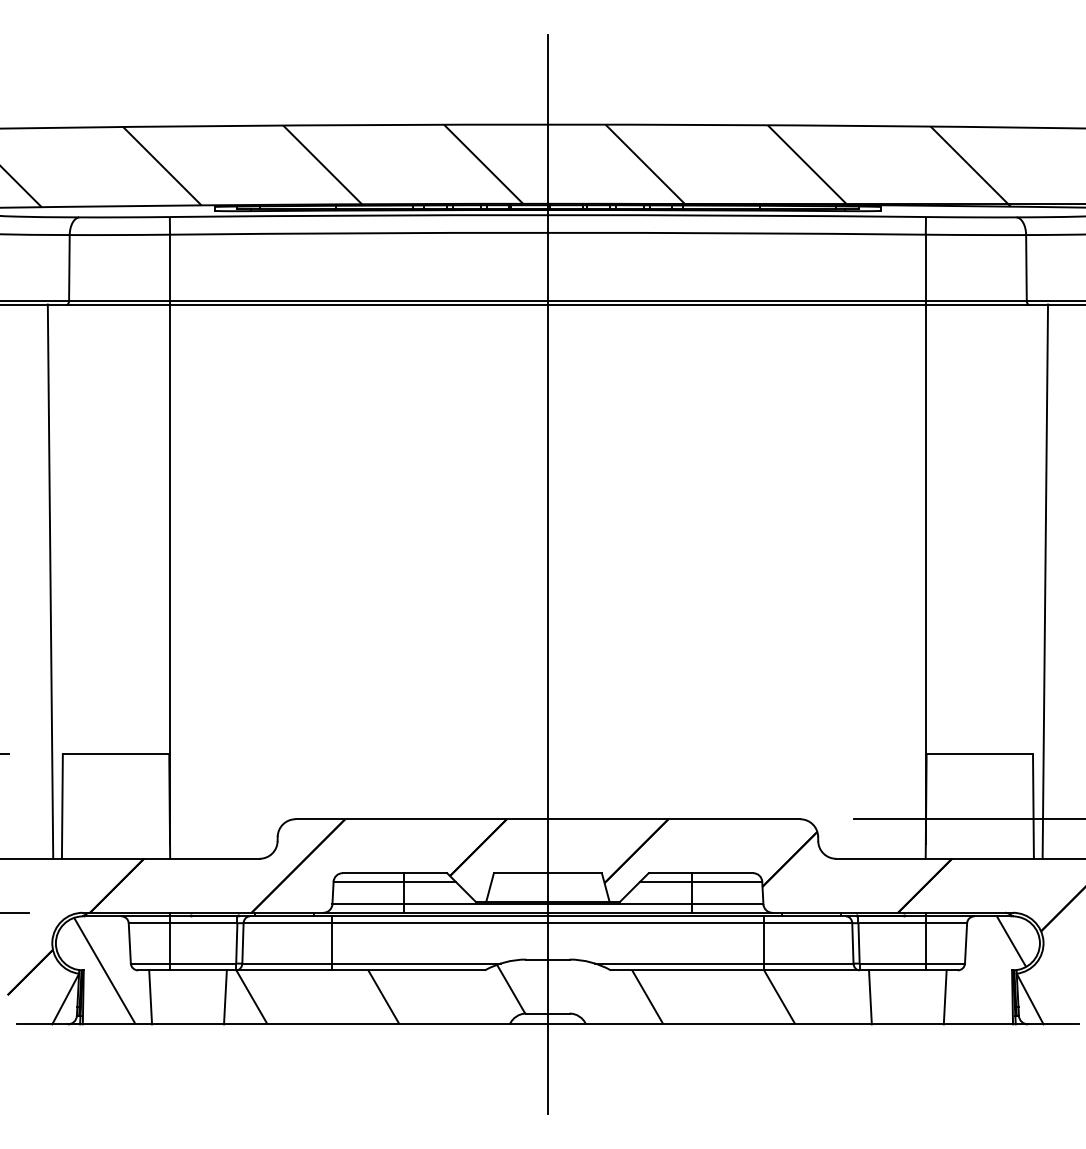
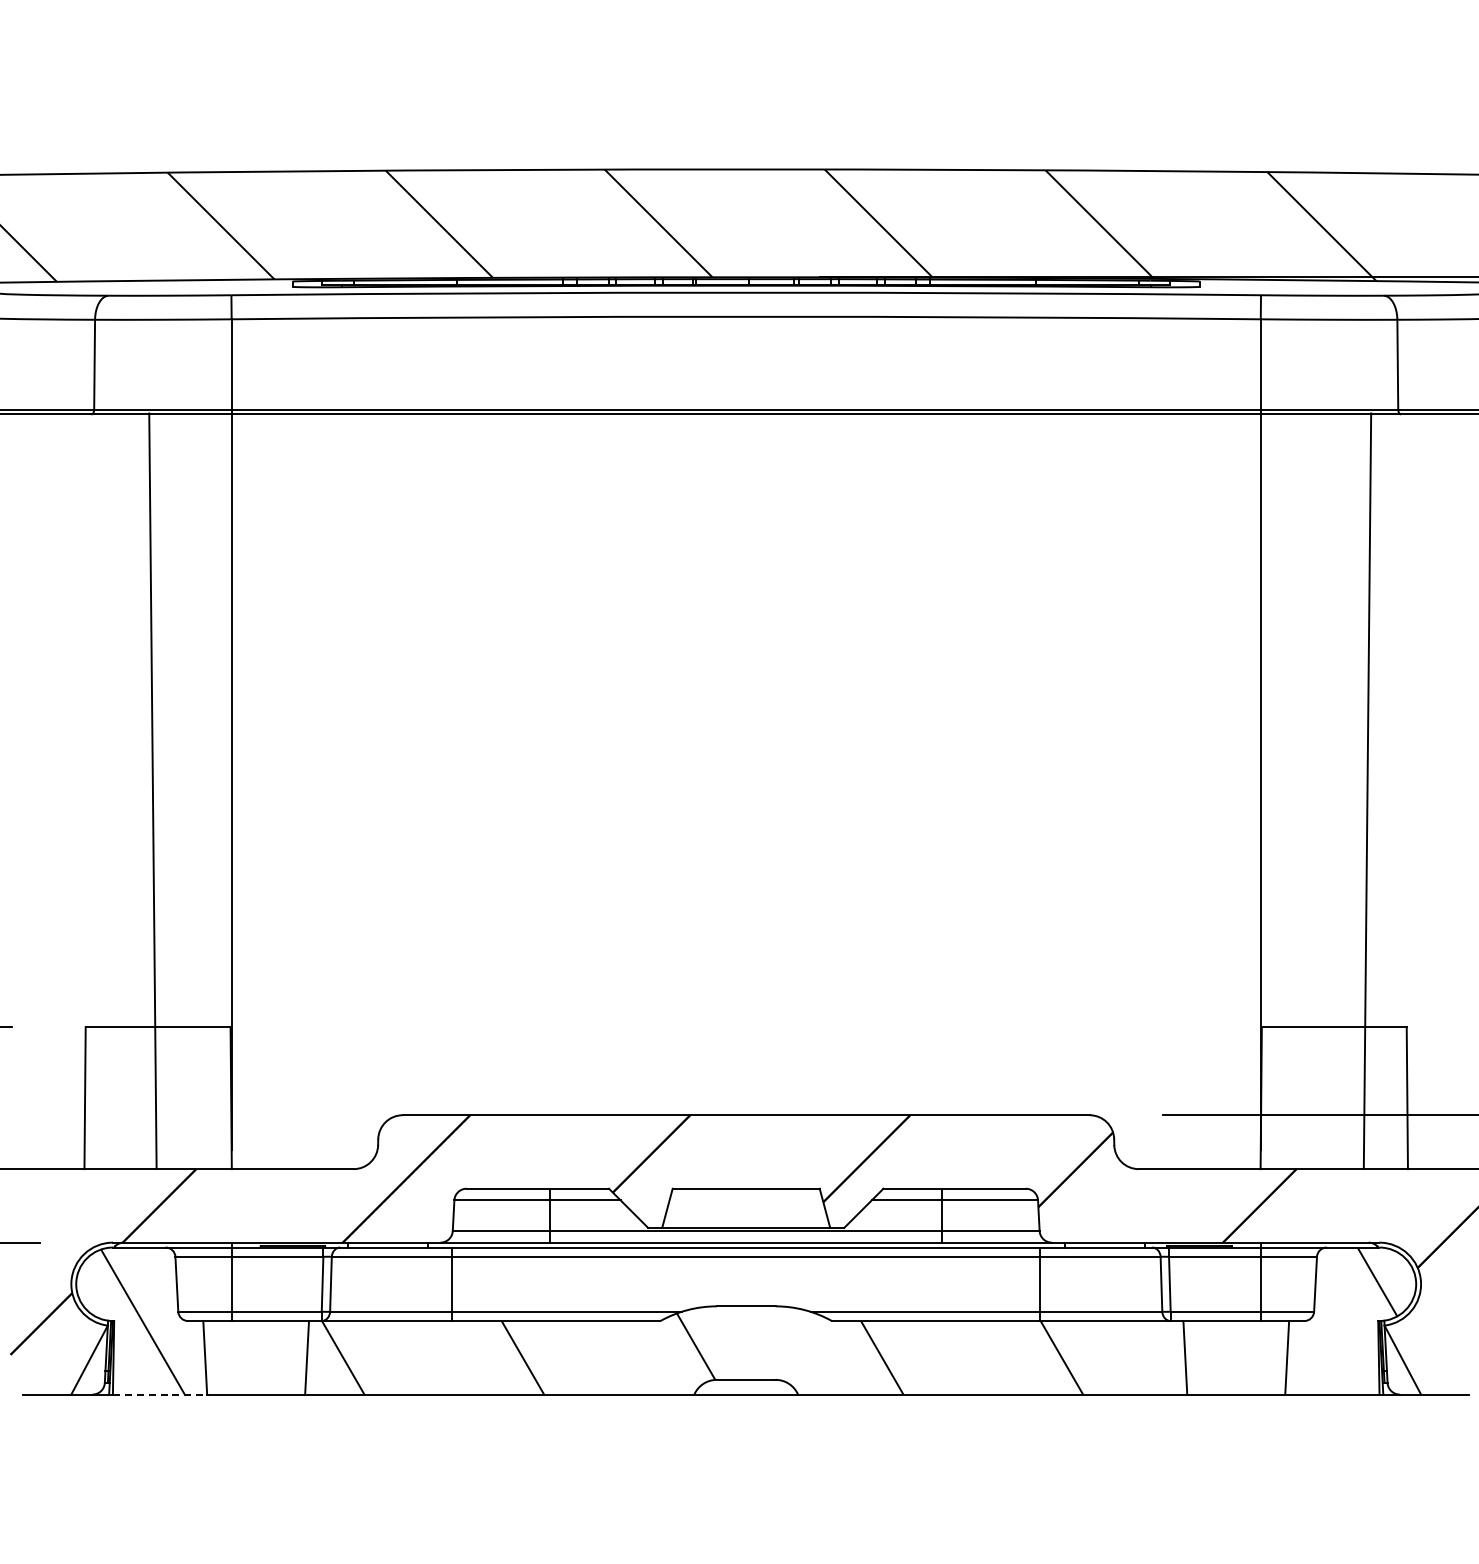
line: (548, 574) -> (746, 781), removed
line: (50, 581) -> (152, 790), moved
line: (1045, 581) -> (1367, 790), moved
line: (117, 1024) -> (160, 1394), solid -> dashed

